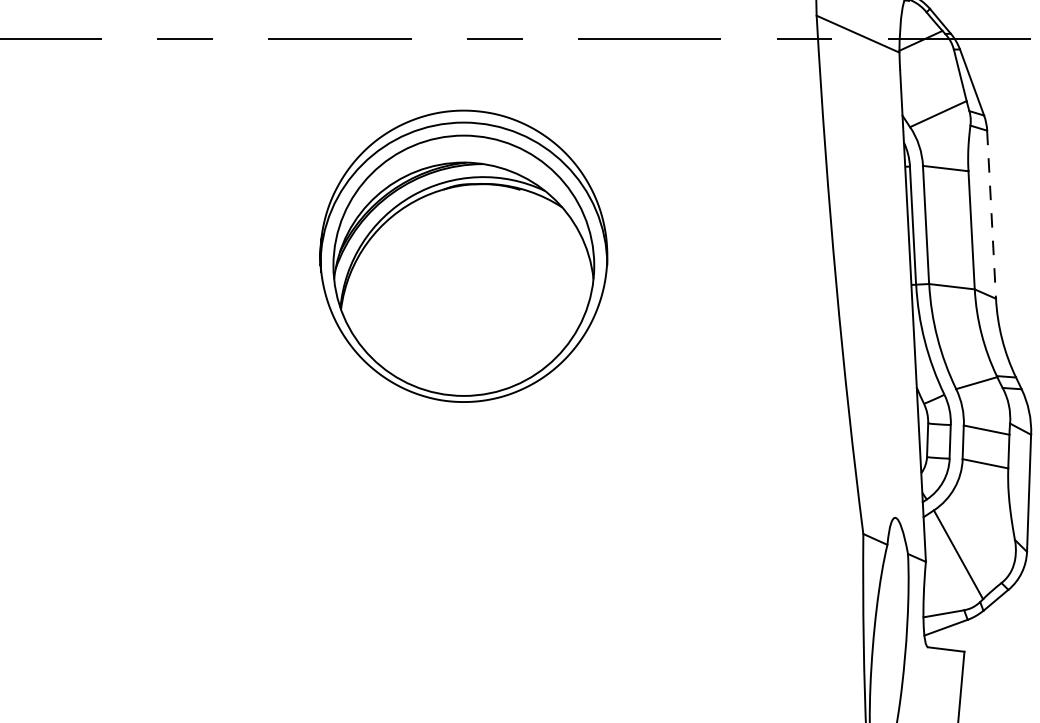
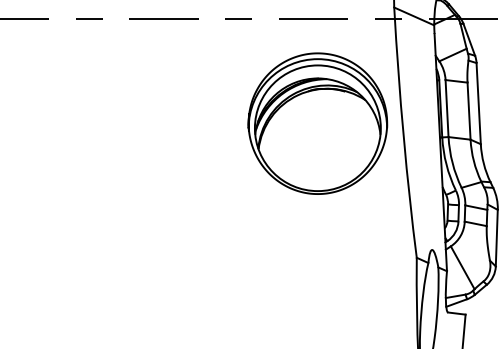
line: (991, 214) -> (478, 103), dashed -> solid
part: (463, 255) -> (317, 123), moved

